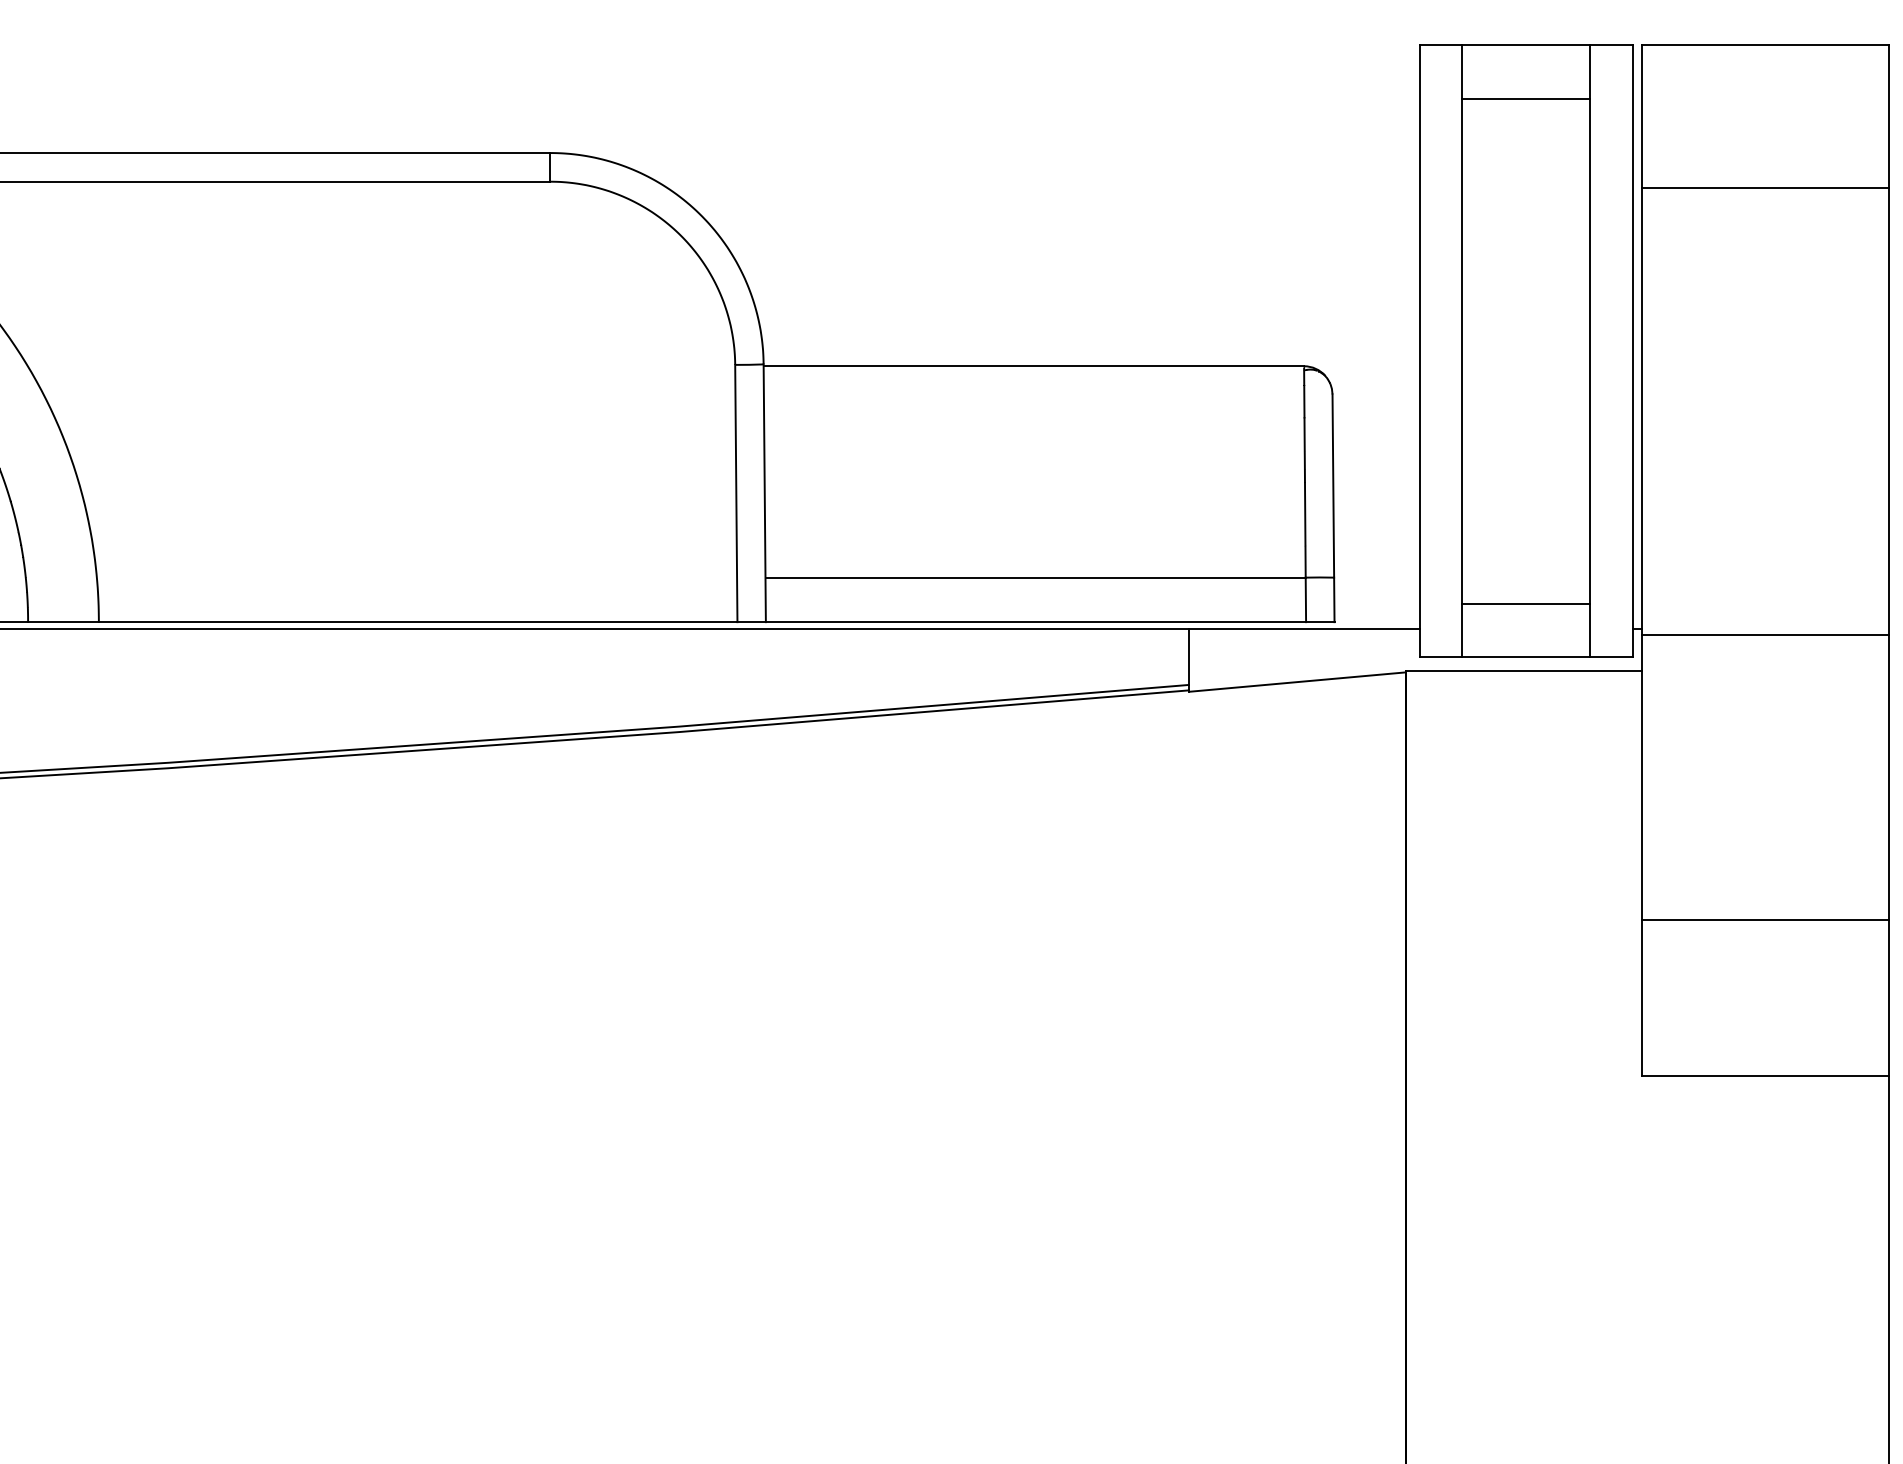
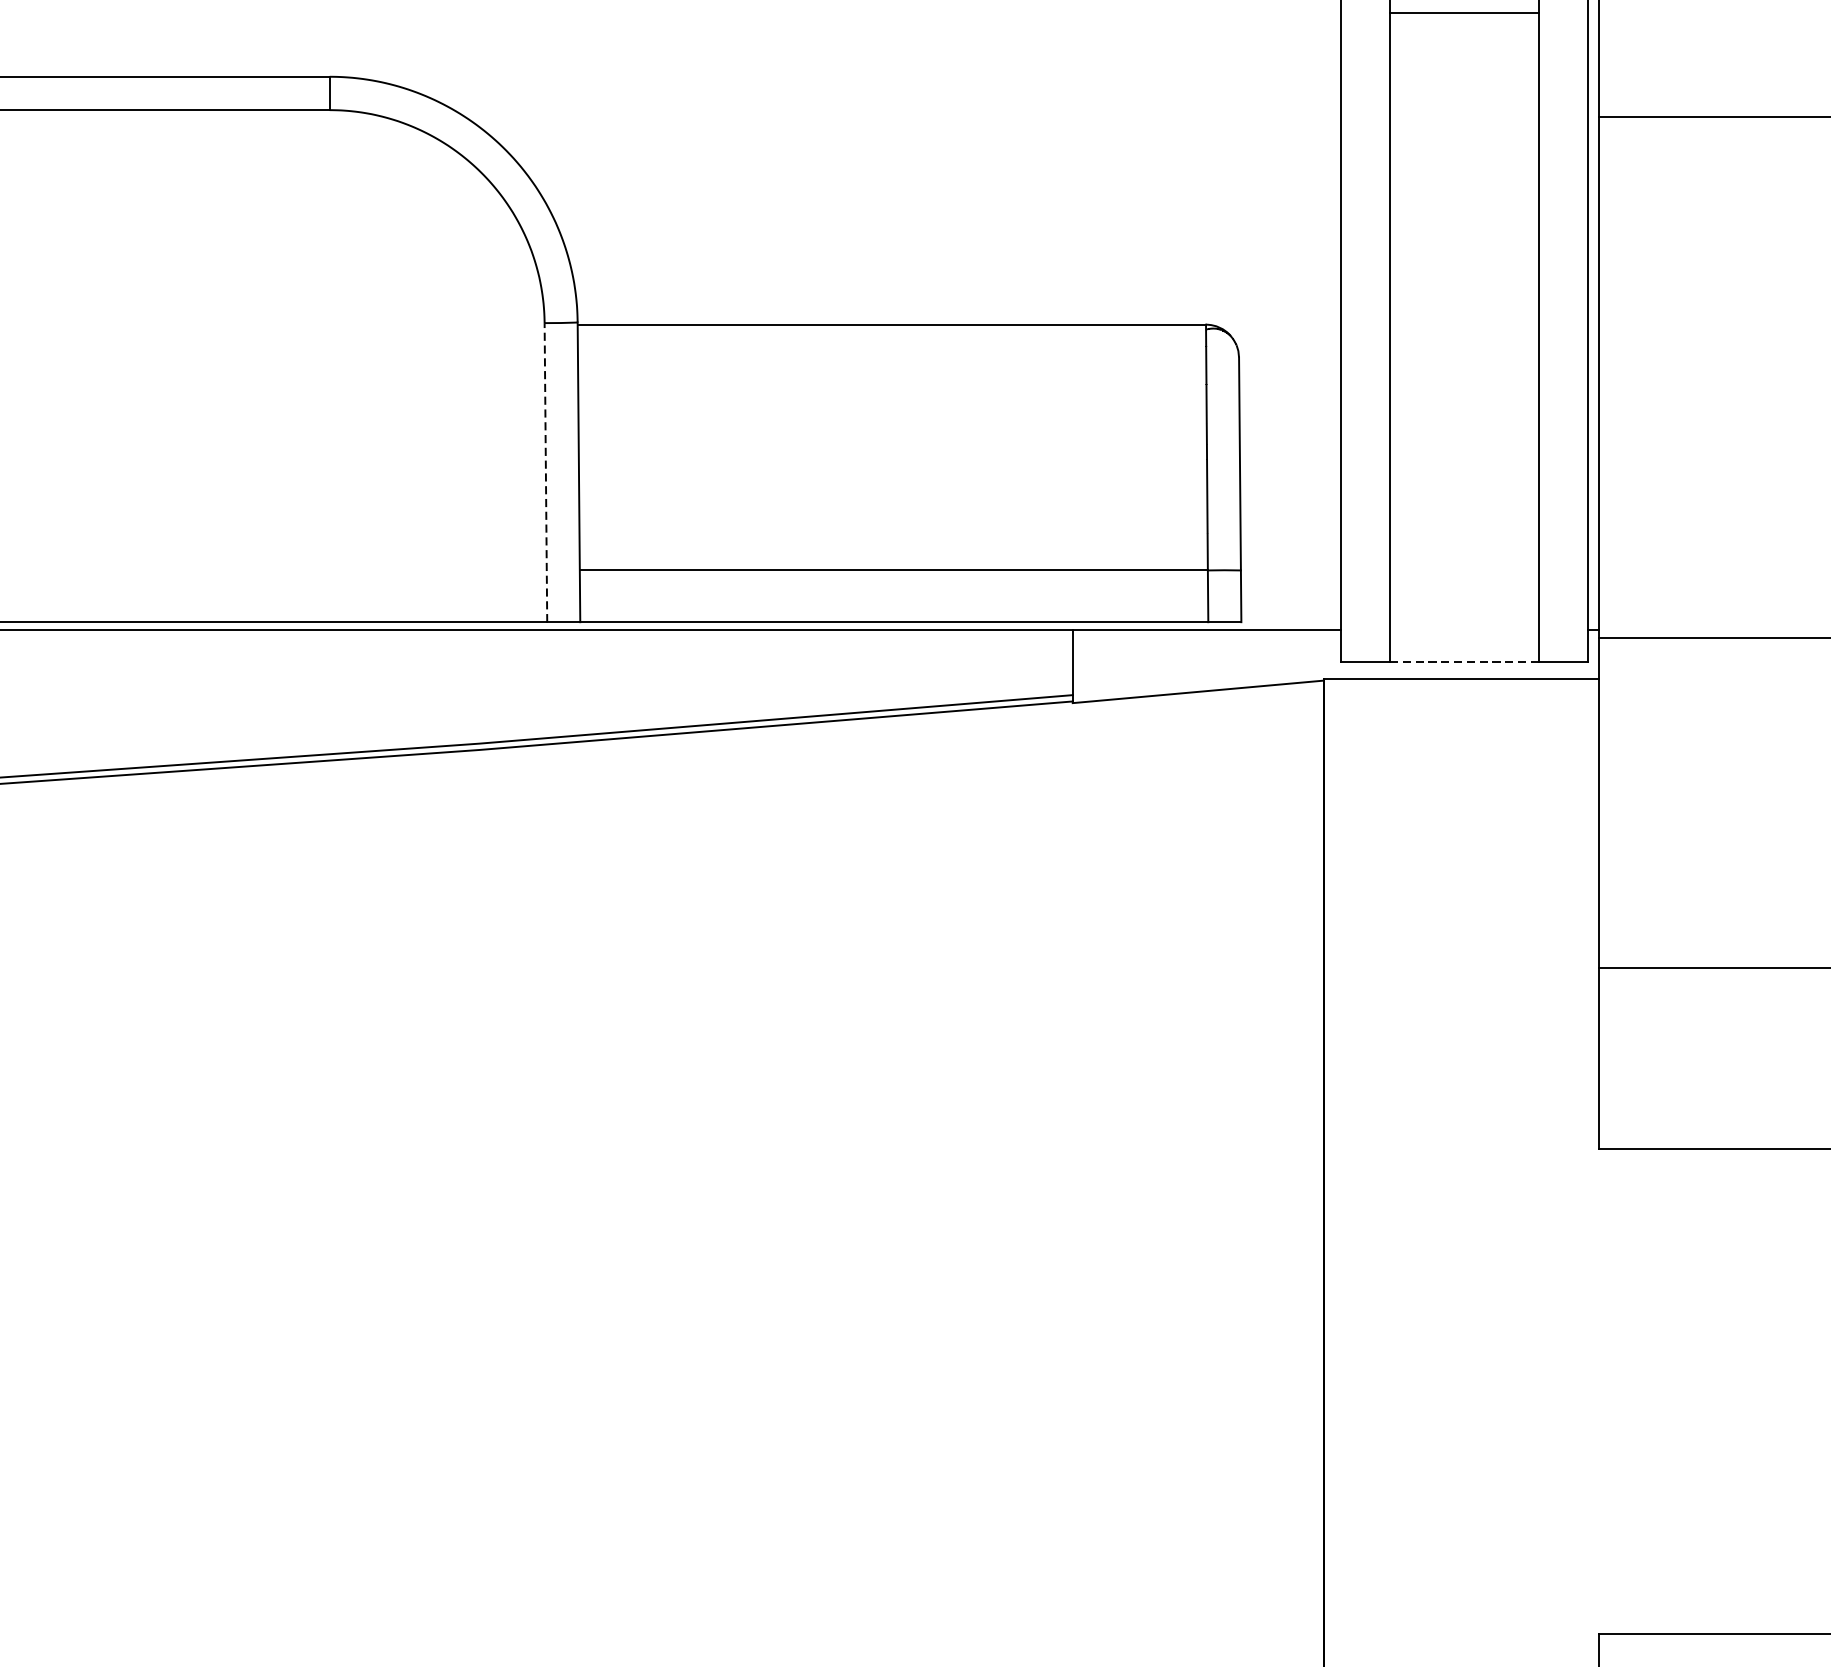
line: (736, 493) -> (546, 472), solid -> dashed
line: (1526, 603) -> (1464, 600), removed
line: (1526, 656) -> (1464, 662), solid -> dashed

